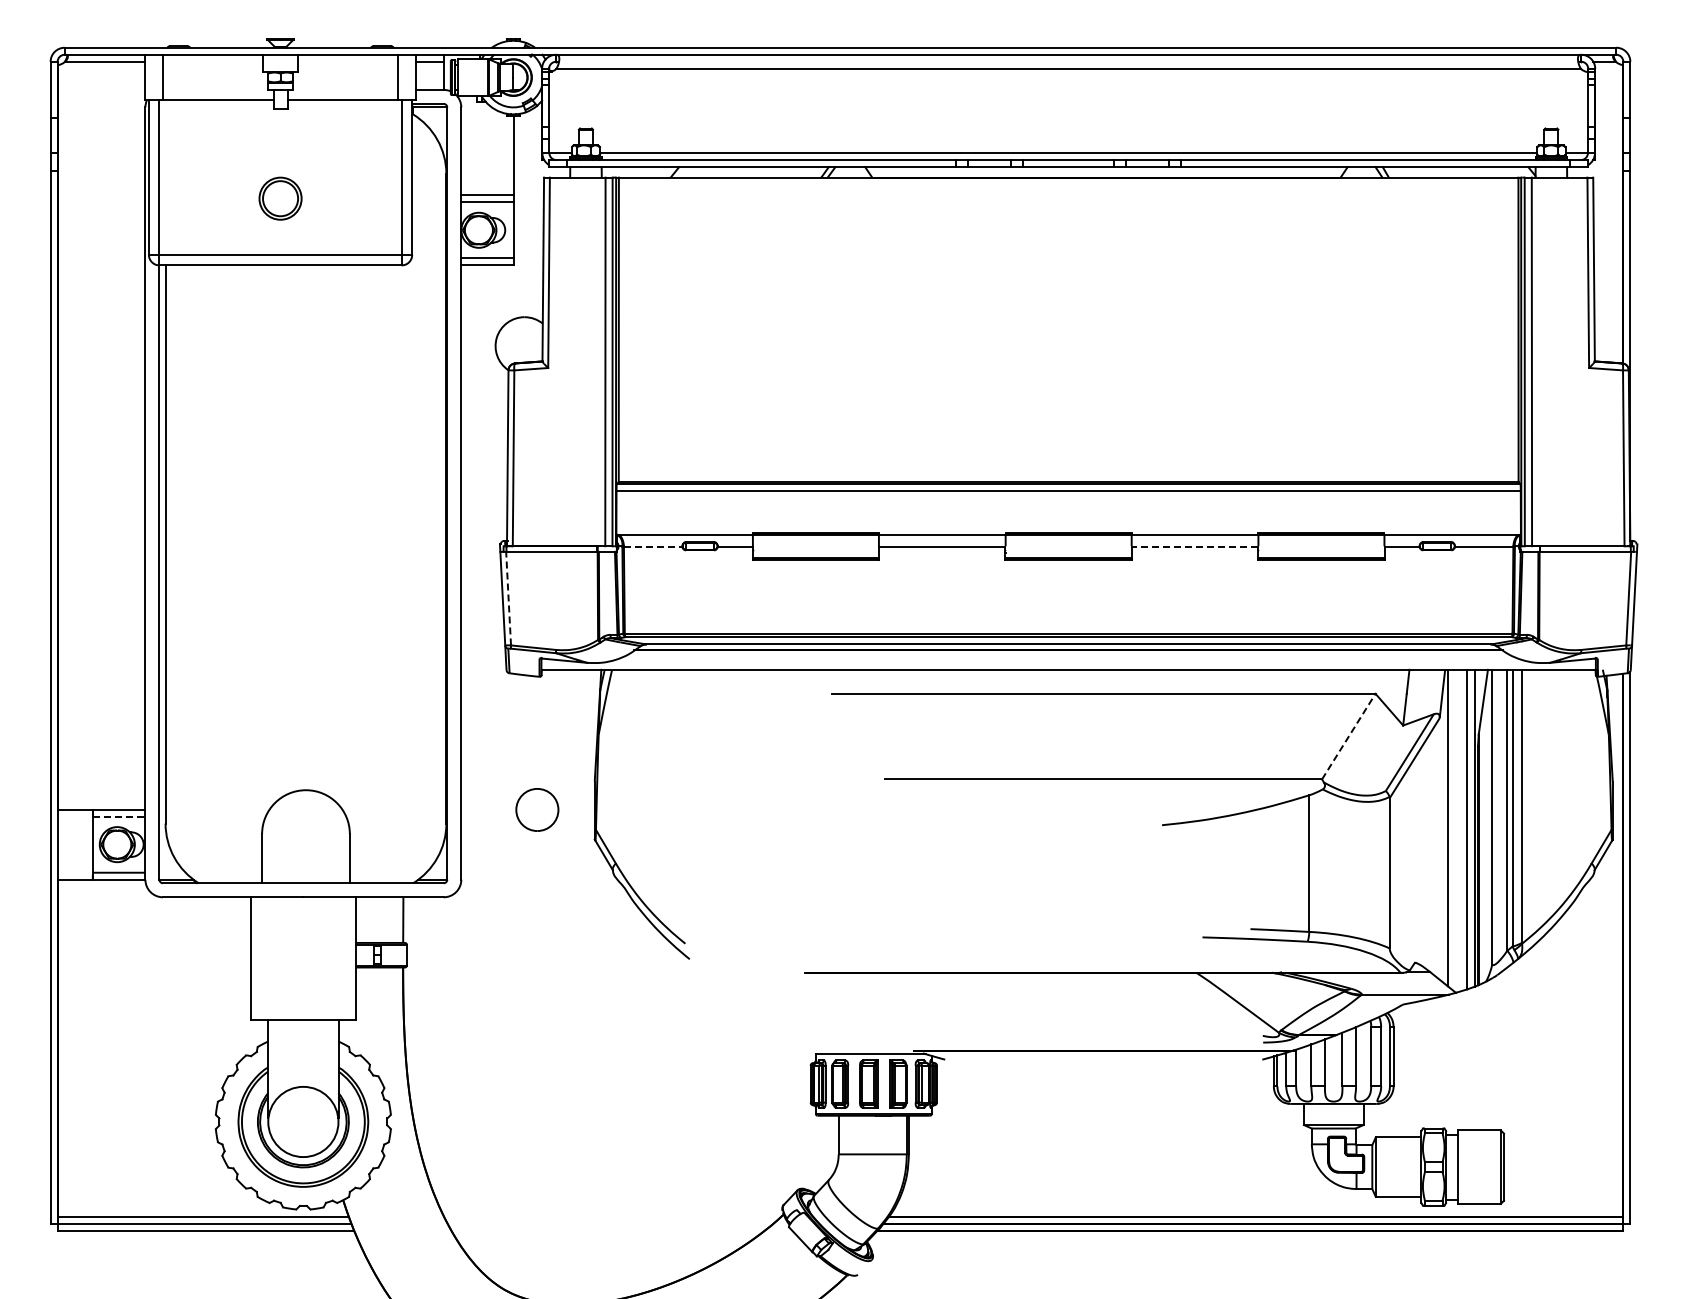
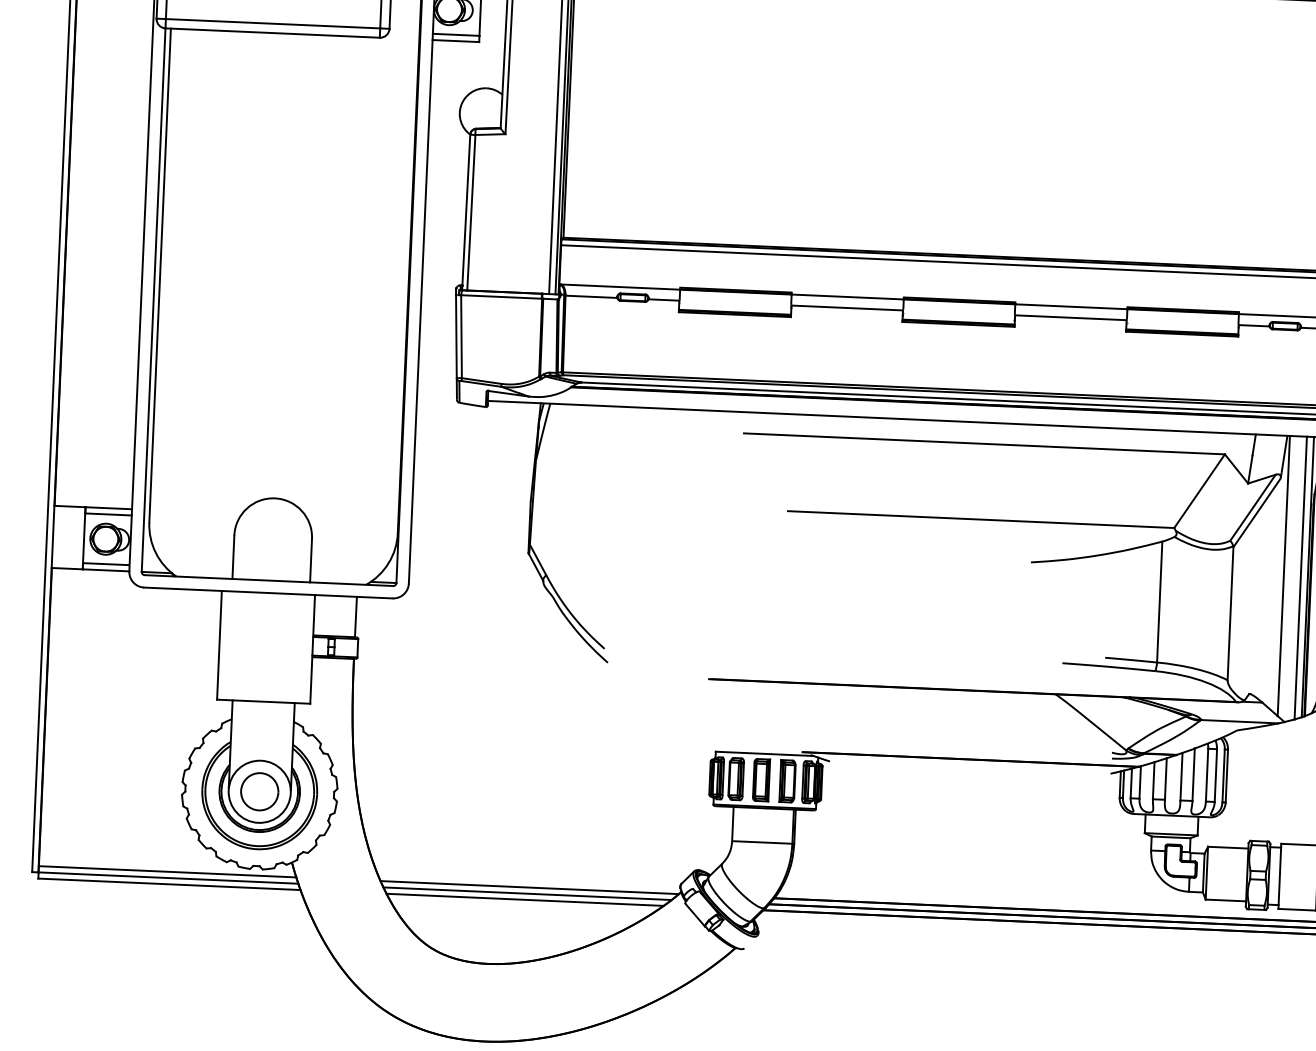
line: (653, 547) -> (591, 297), dashed -> solid
line: (1194, 547) -> (1070, 317), dashed -> solid
line: (508, 598) -> (461, 336), dashed -> solid
line: (1349, 736) -> (1200, 491), dashed -> solid
part: (537, 809) -> (259, 791), moved
line: (119, 816) -> (108, 514), dashed -> solid
line: (612, 1216) -> (529, 887), added
line: (610, 1223) -> (527, 893), added
line: (607, 1230) -> (524, 899), added

